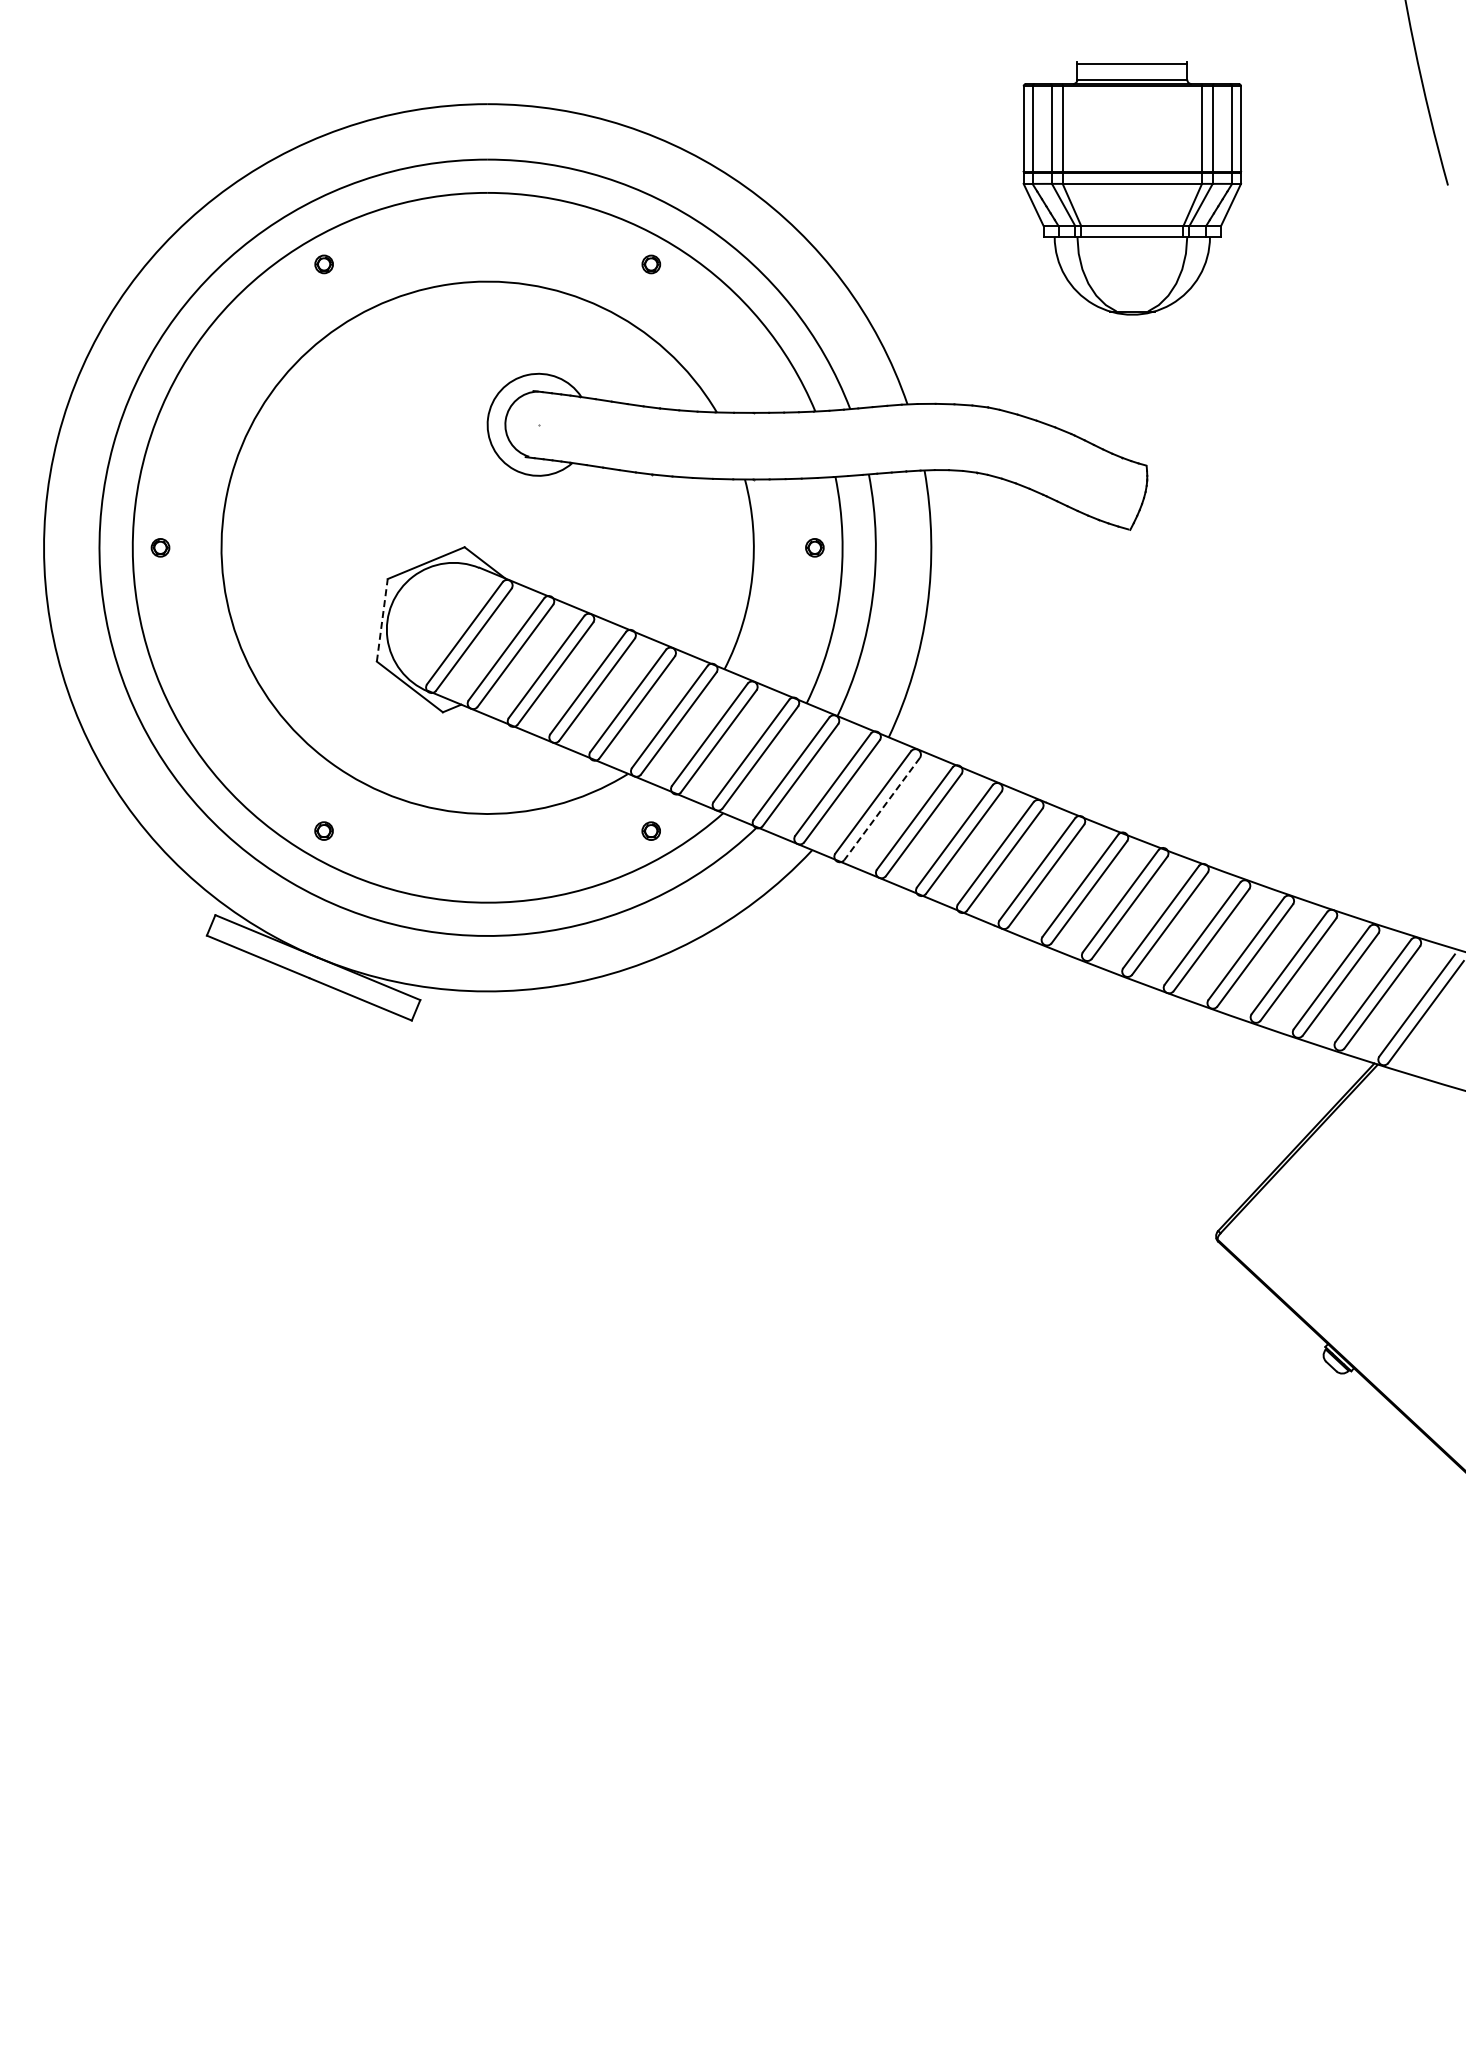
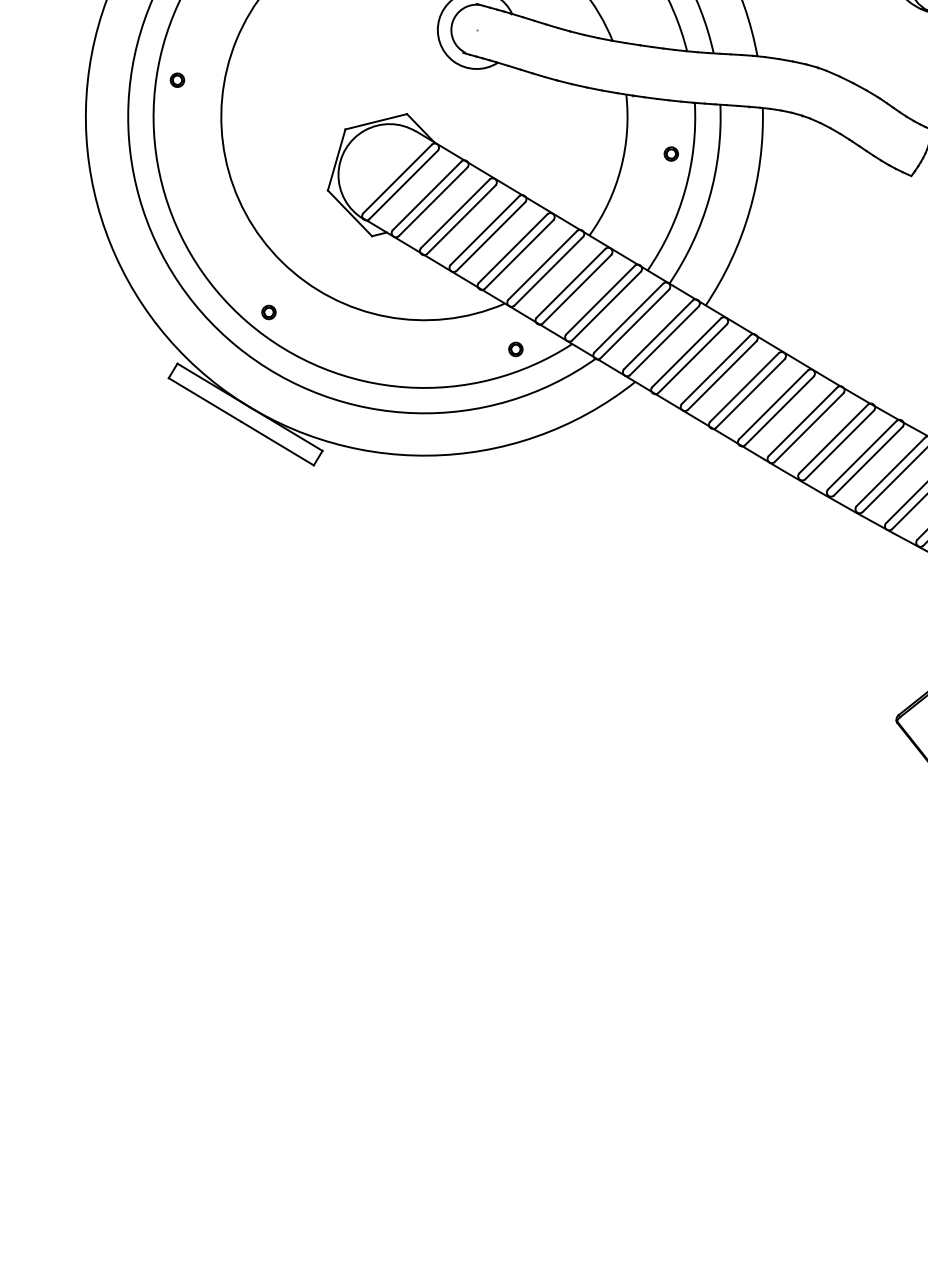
line: (382, 620) -> (336, 160), dashed -> solid
line: (881, 809) -> (692, 359), dashed -> solid

